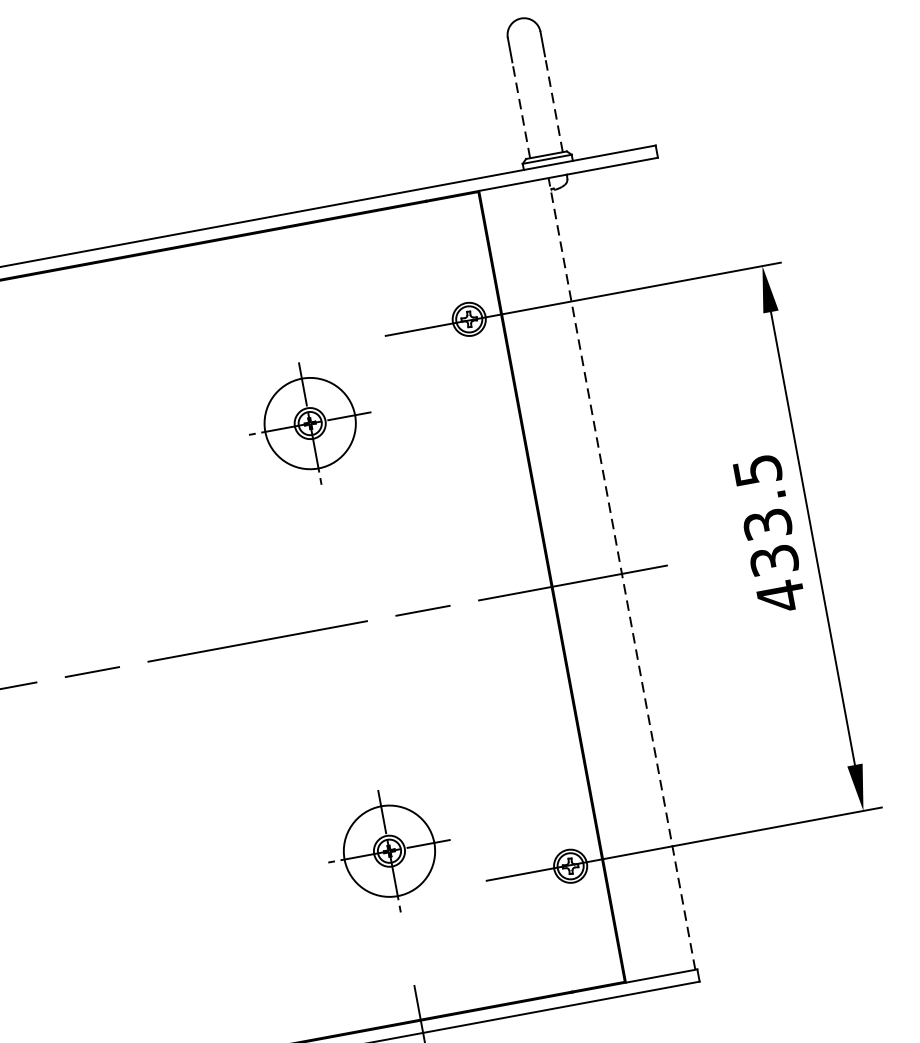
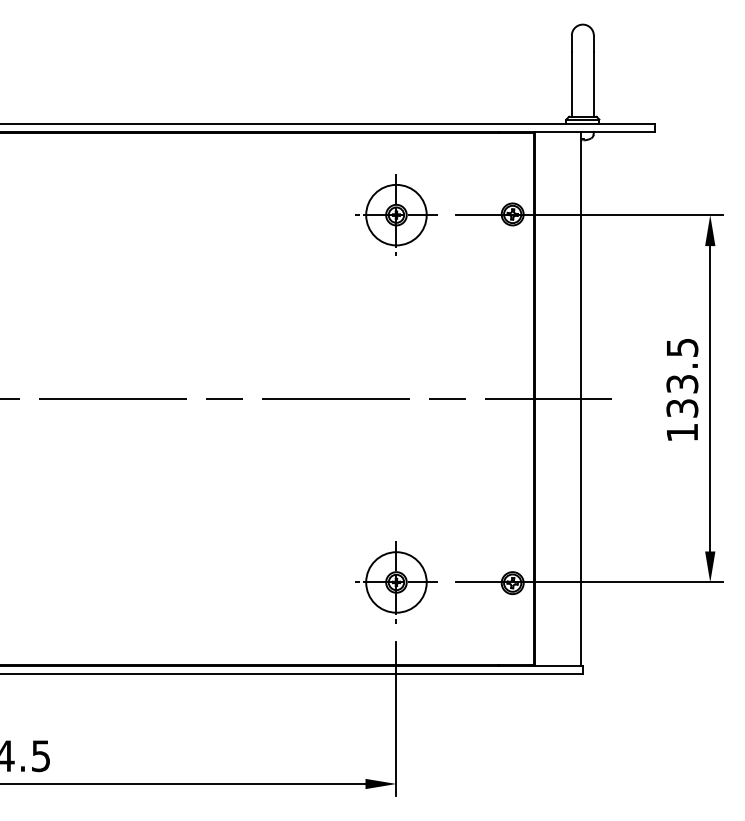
line: (553, 102) -> (593, 83), dashed -> solid
line: (520, 108) -> (571, 83), dashed -> solid
part: (310, 422) -> (396, 214), moved
line: (621, 573) -> (581, 398), dashed -> solid
text: (781, 596) -> (682, 432), 433.5 -> 133.5
part: (389, 851) -> (396, 582), moved

